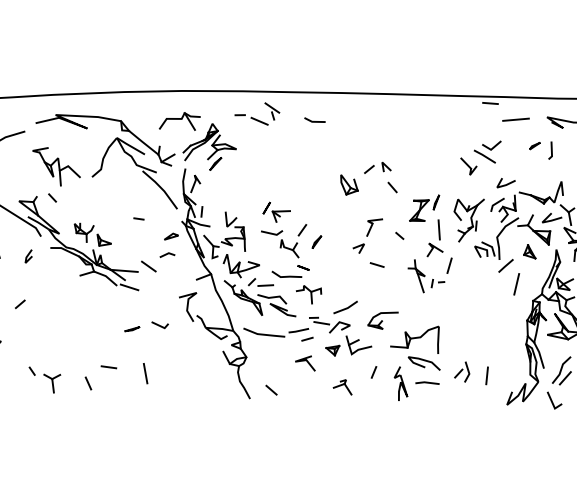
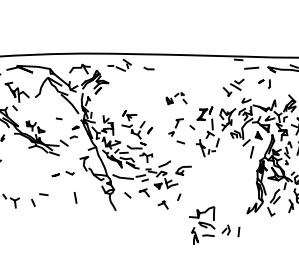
part: (368, 178) -> (176, 98), size x0.7
part: (439, 363) -> (214, 225), moved
line: (145, 372) -> (75, 197), moved
line: (270, 390) -> (127, 195), moved

